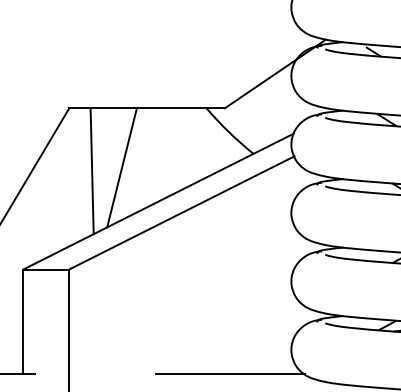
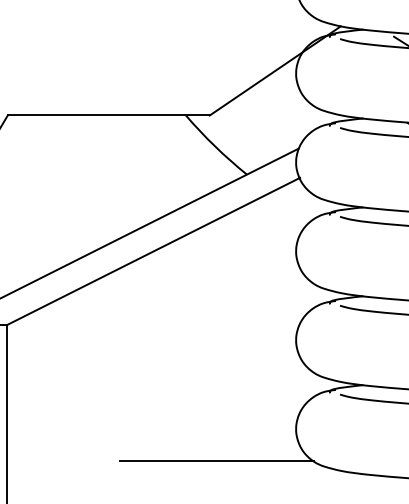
line: (121, 167) -> (75, 192), removed
line: (91, 171) -> (36, 197), removed

